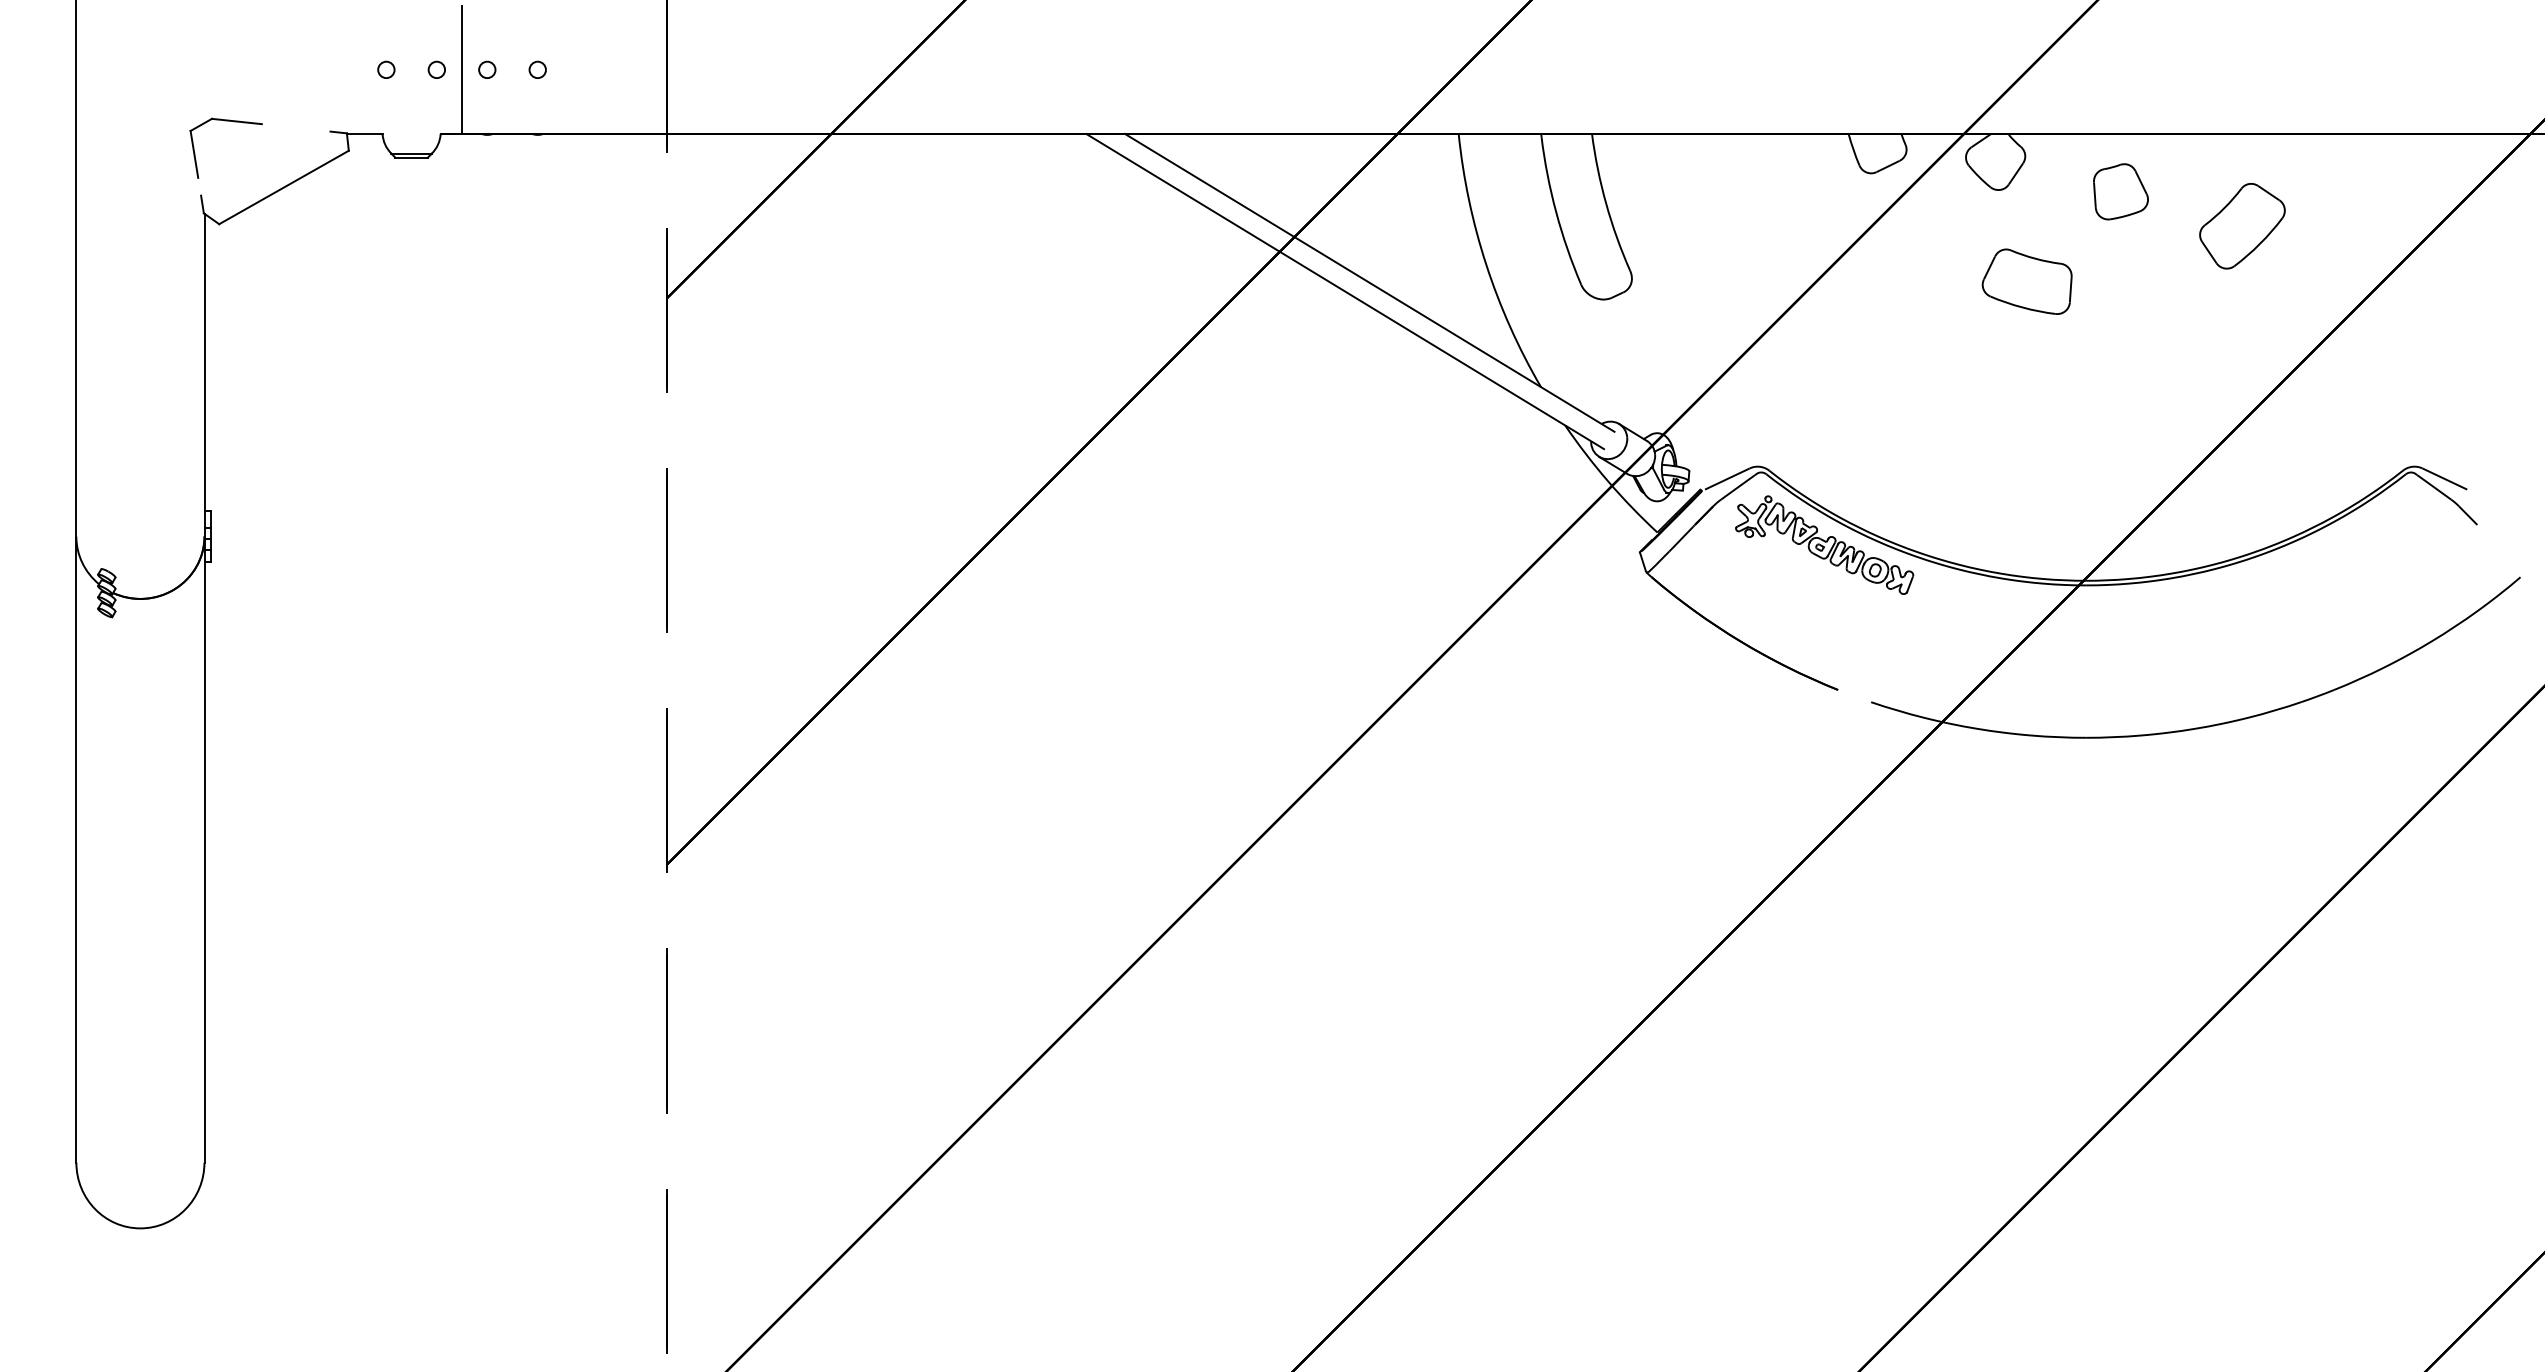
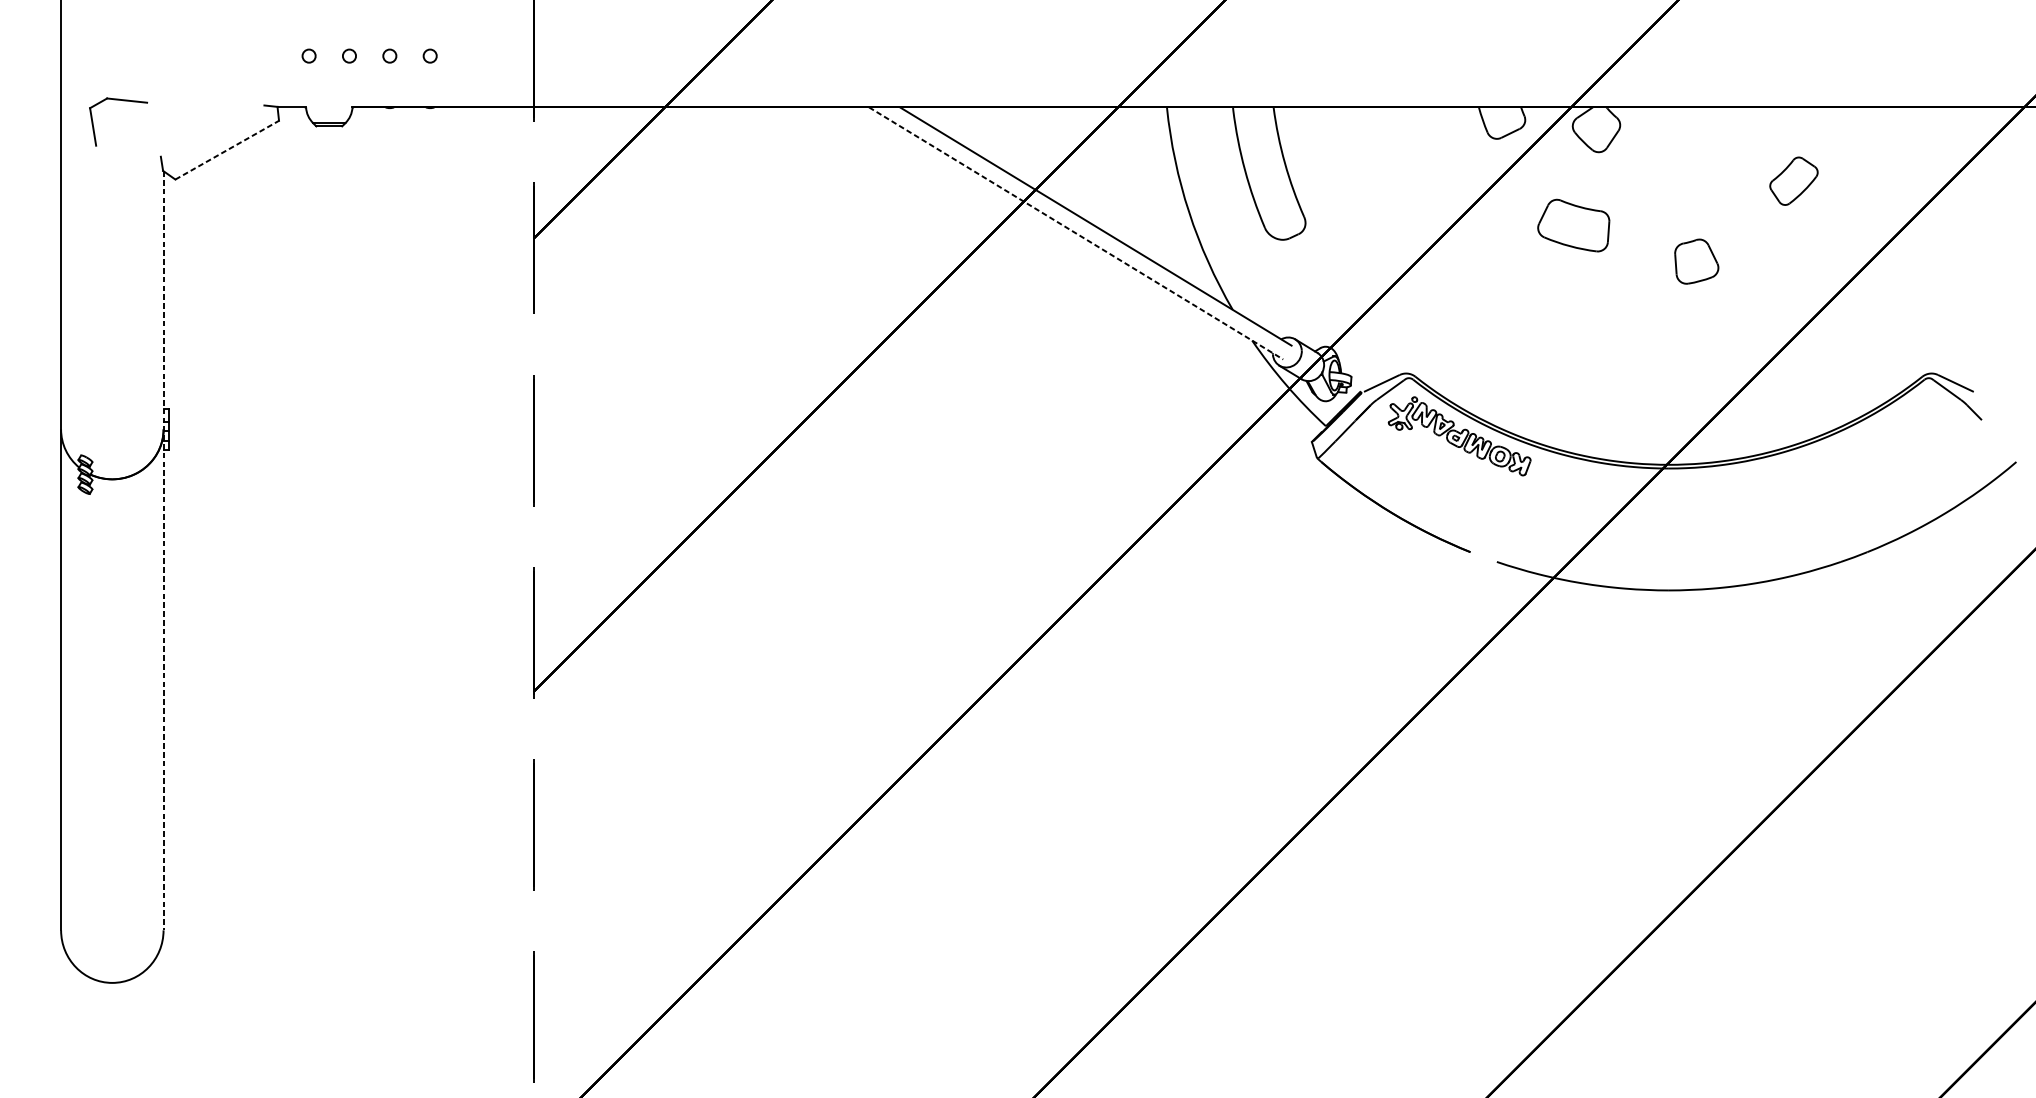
line: (462, 69) -> (370, 55), removed
part: (225, 121) -> (118, 100), moved
line: (284, 187) -> (227, 150), solid -> dashed
part: (2120, 191) -> (1696, 261), moved
part: (2242, 226) -> (1794, 181), size x0.7
part: (2026, 281) -> (1573, 225), moved
line: (1345, 291) -> (1076, 233), solid -> dashed
line: (204, 688) -> (163, 551), solid -> dashed

